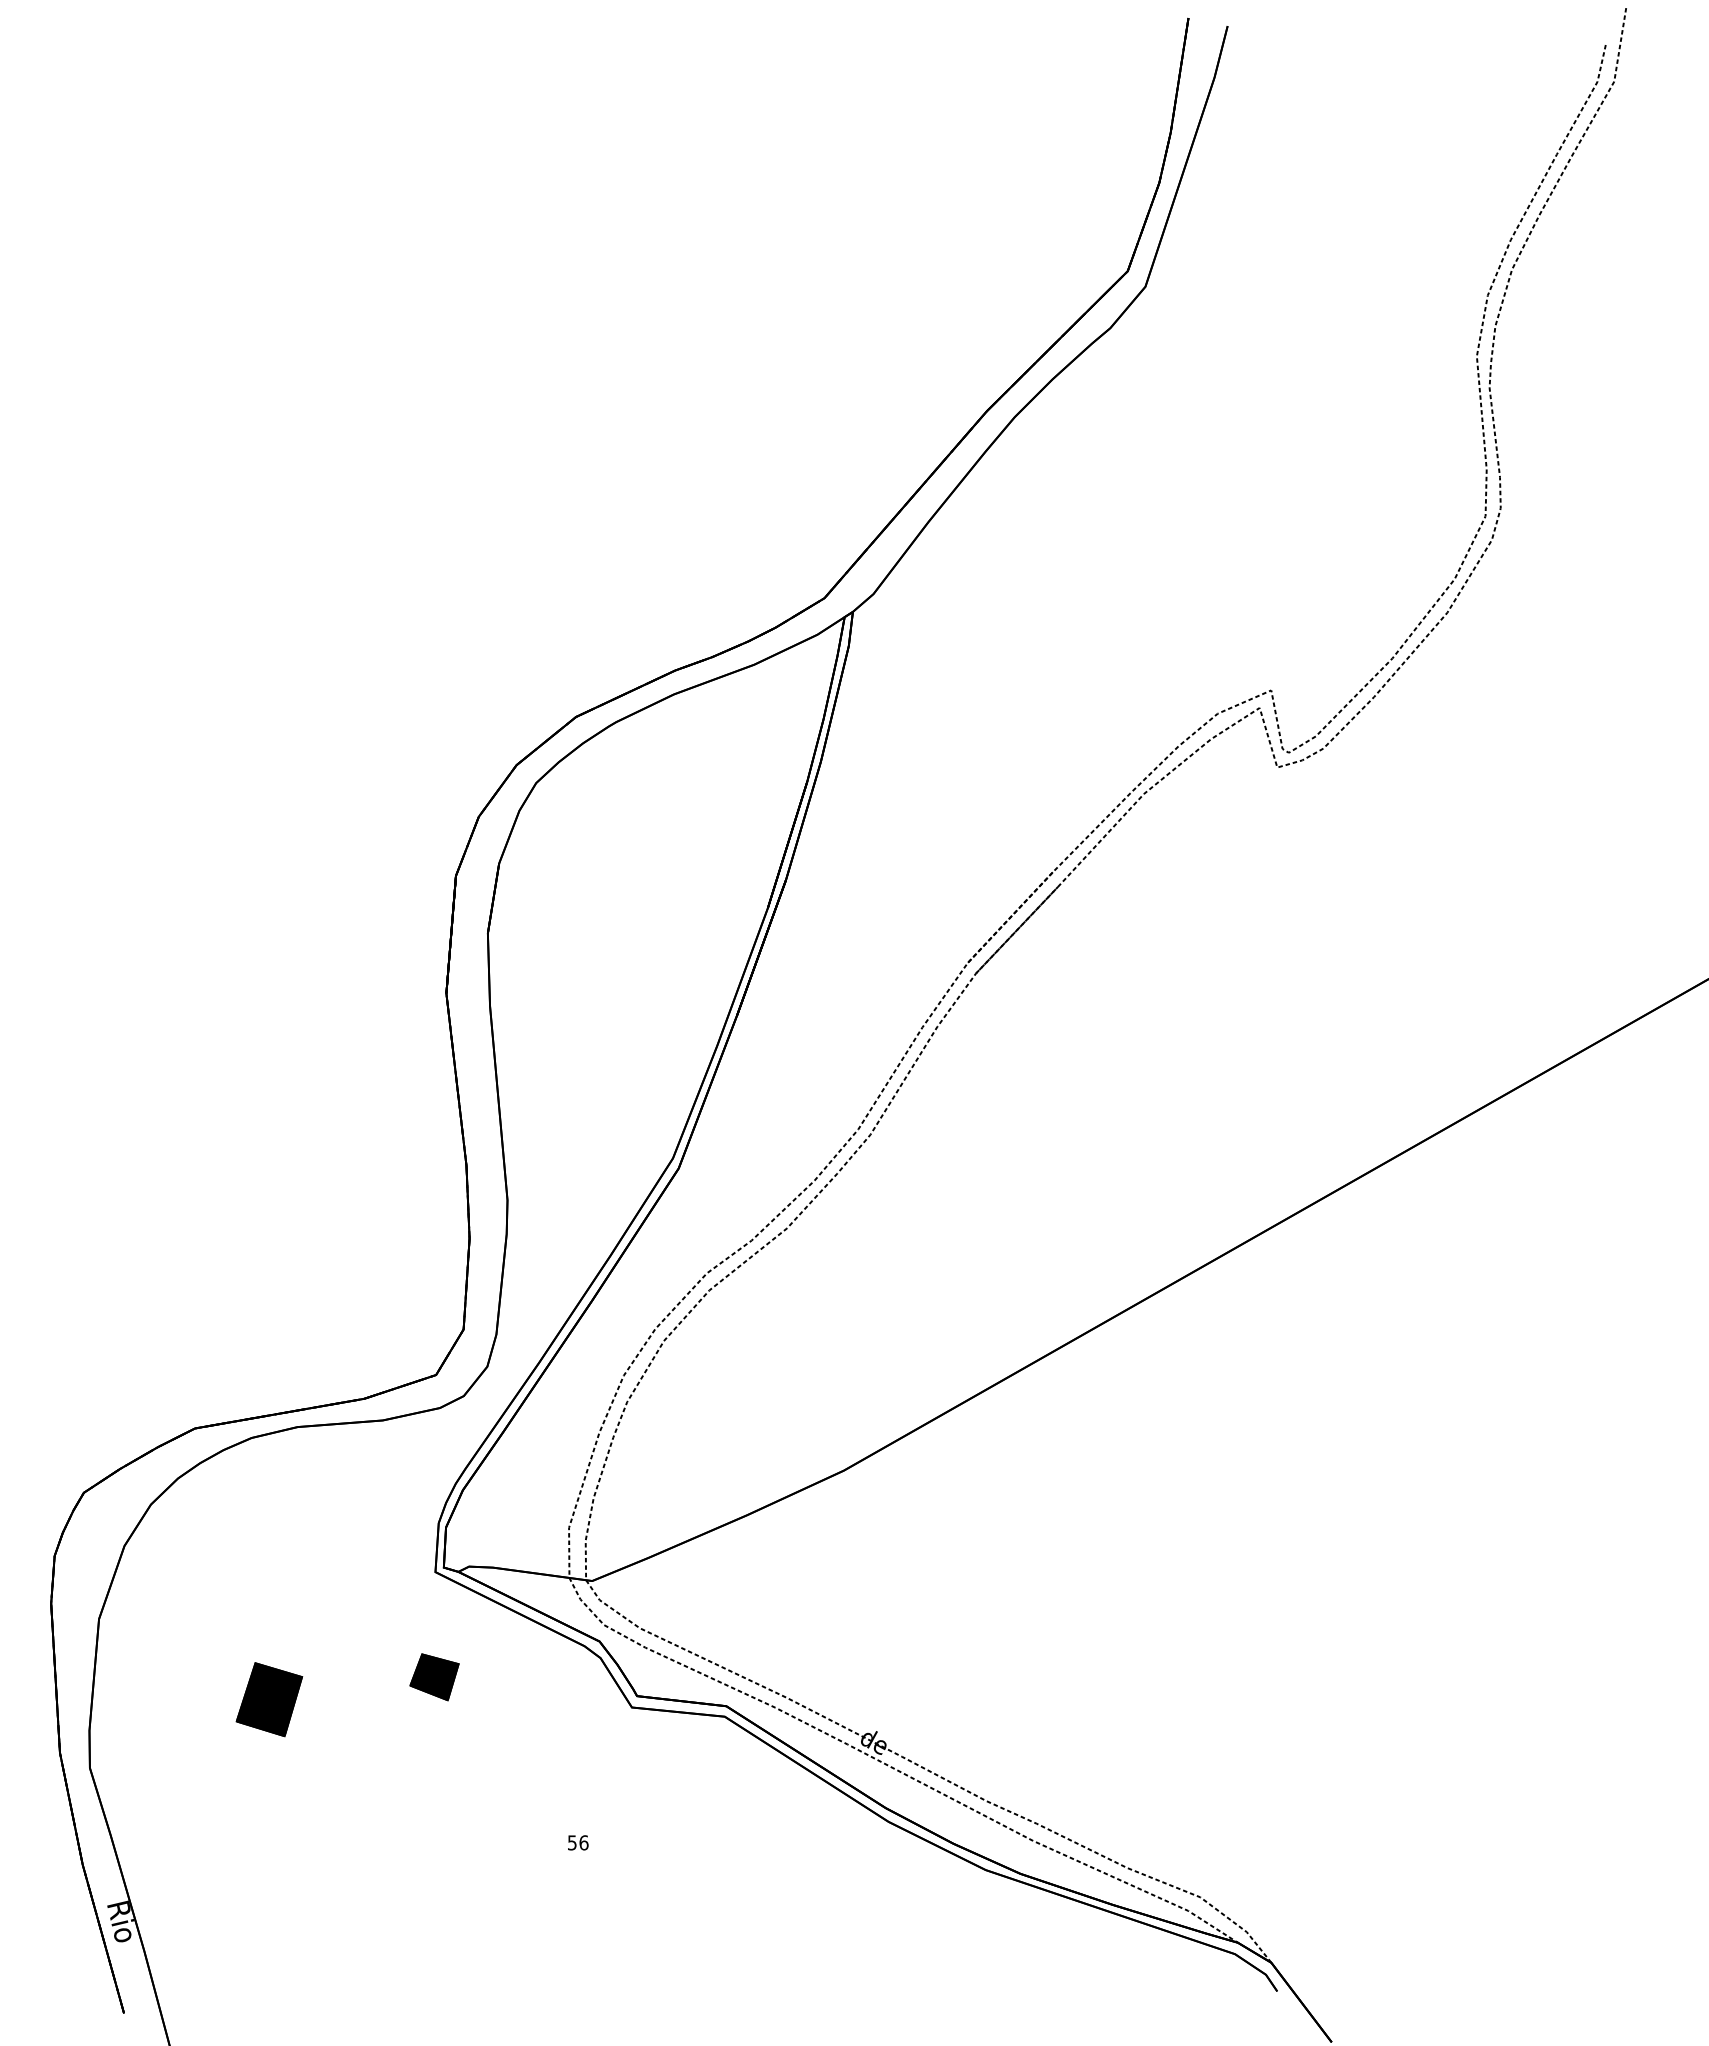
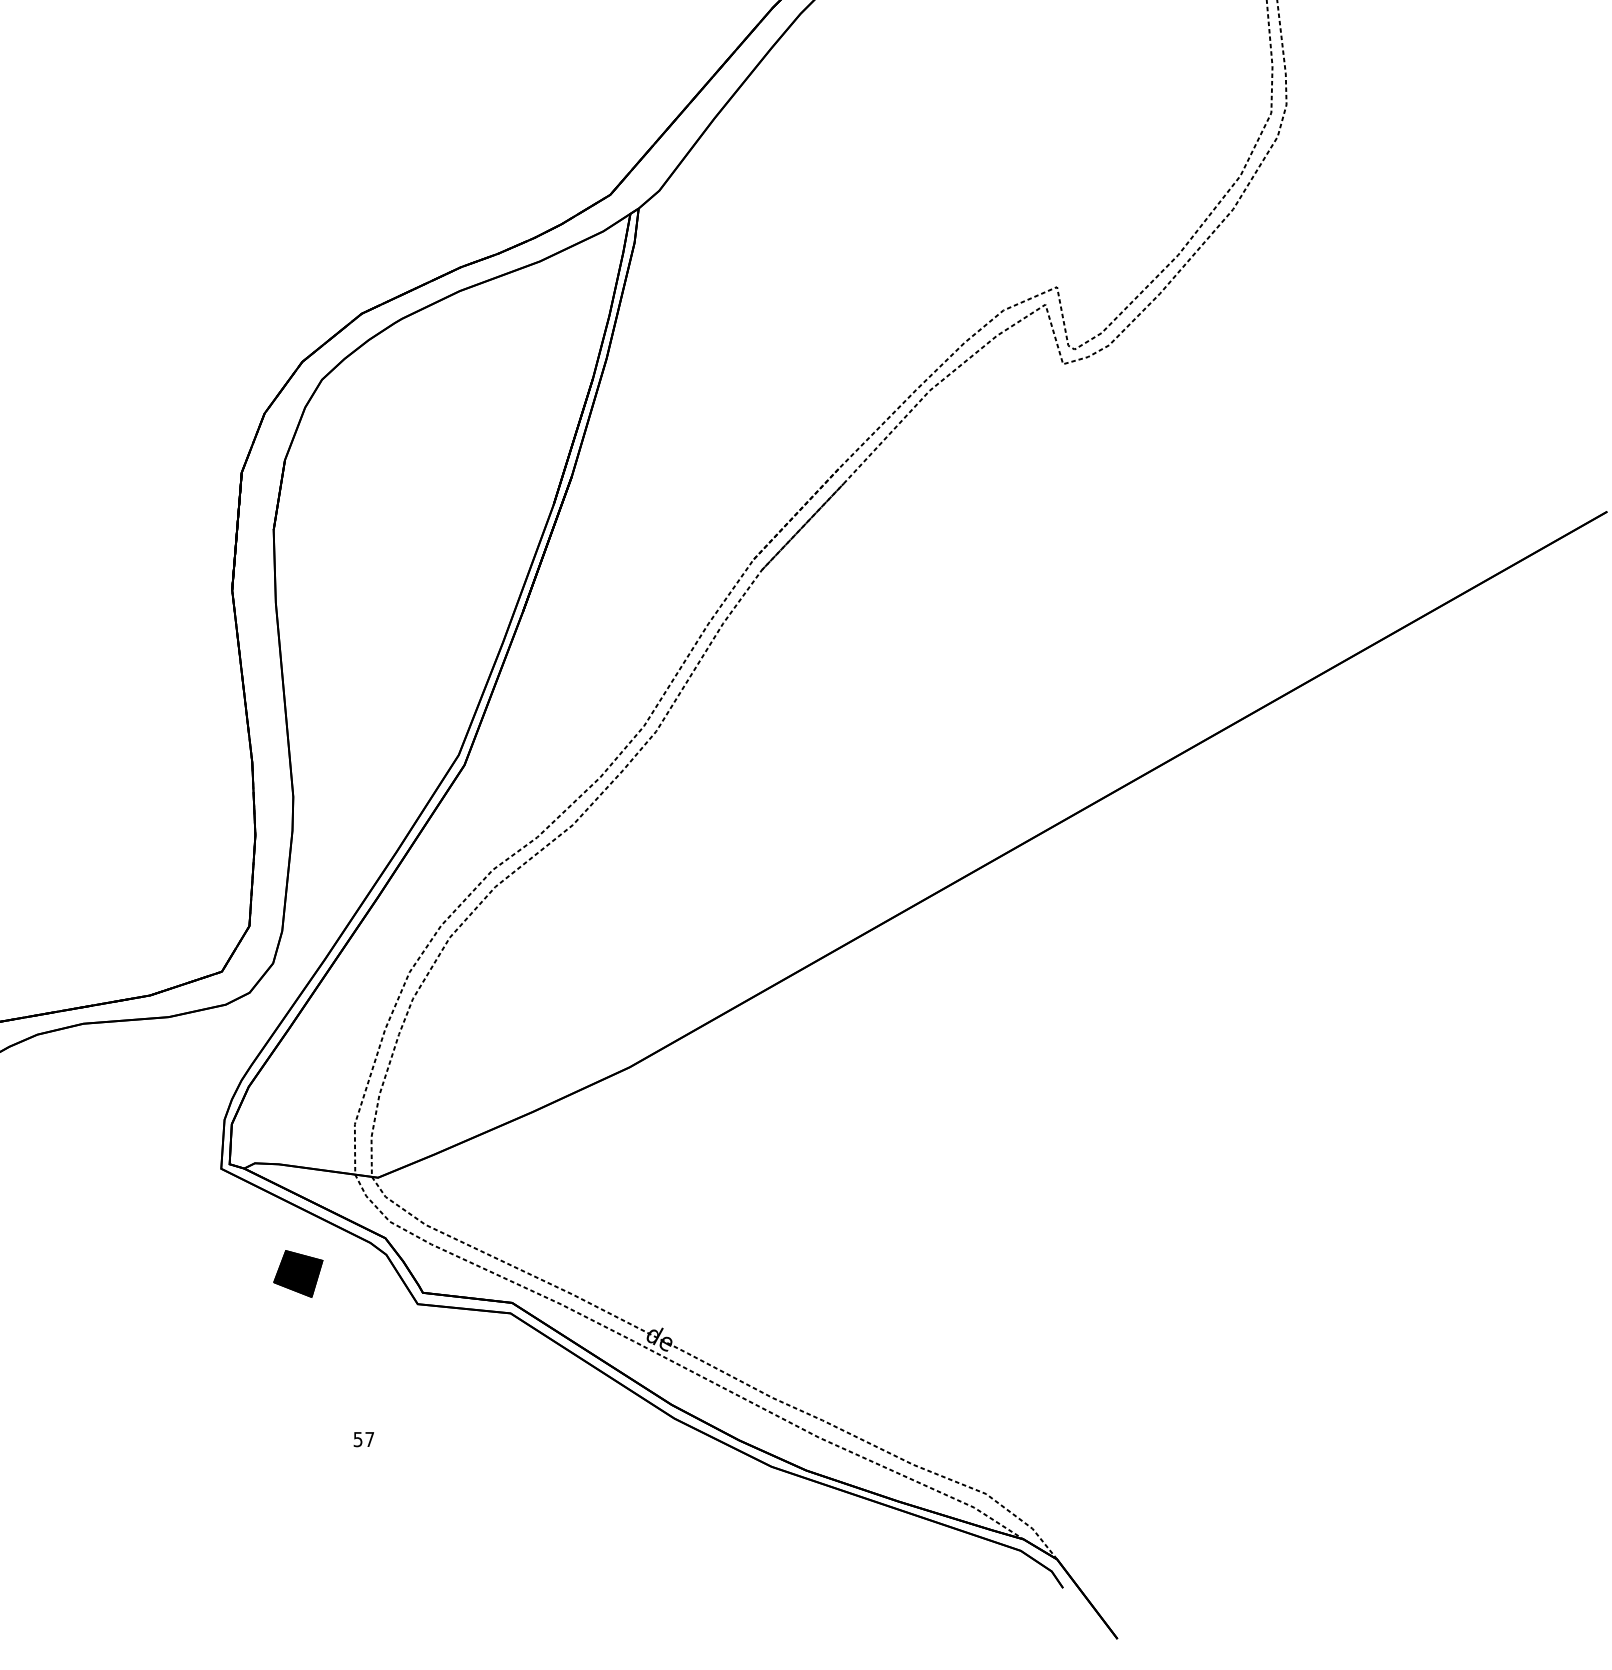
part: (434, 1677) -> (298, 1274), moved
part: (269, 1699) -> (55, 1296), removed
text: (583, 1842) -> (369, 1439), 56 -> 57

